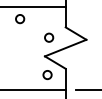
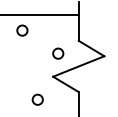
circle: (47, 75) -> (37, 100), moved

